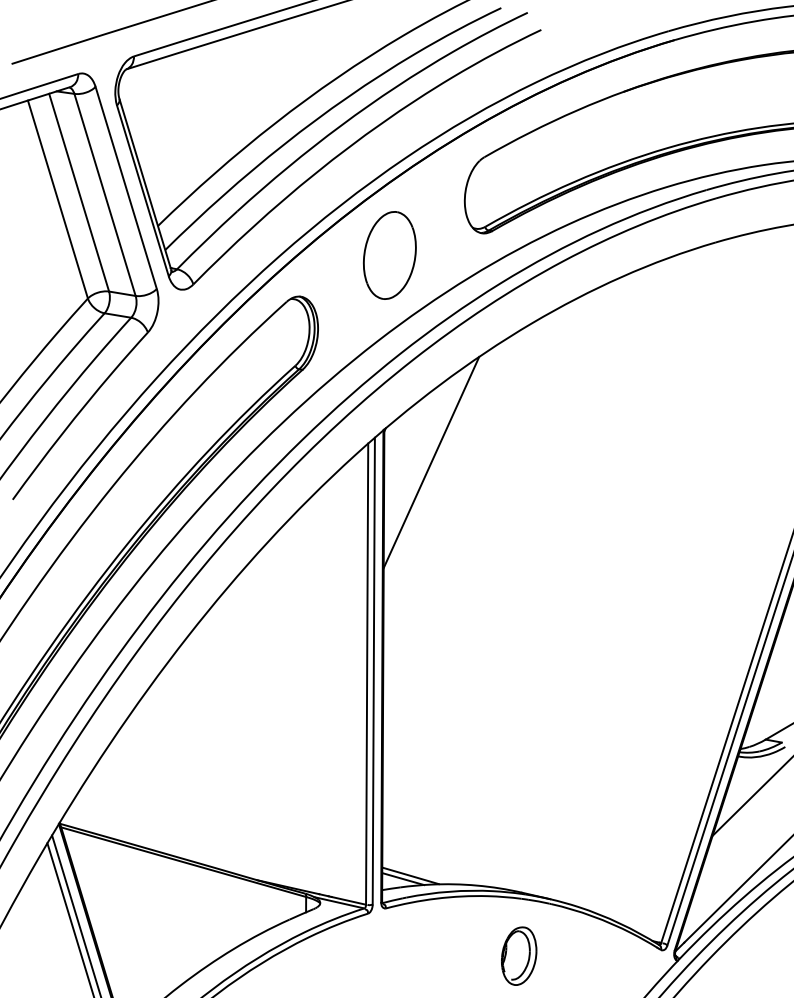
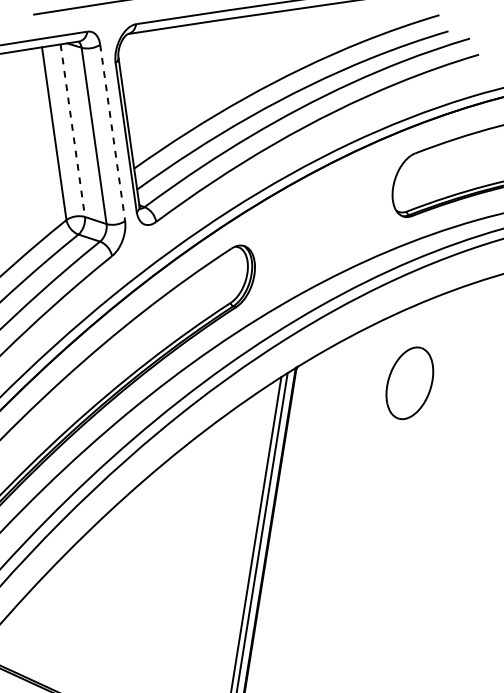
line: (126, 187) -> (112, 132), solid -> dashed
line: (79, 193) -> (73, 131), solid -> dashed
part: (389, 255) -> (409, 383), moved
line: (431, 462) -> (331, 401), removed

